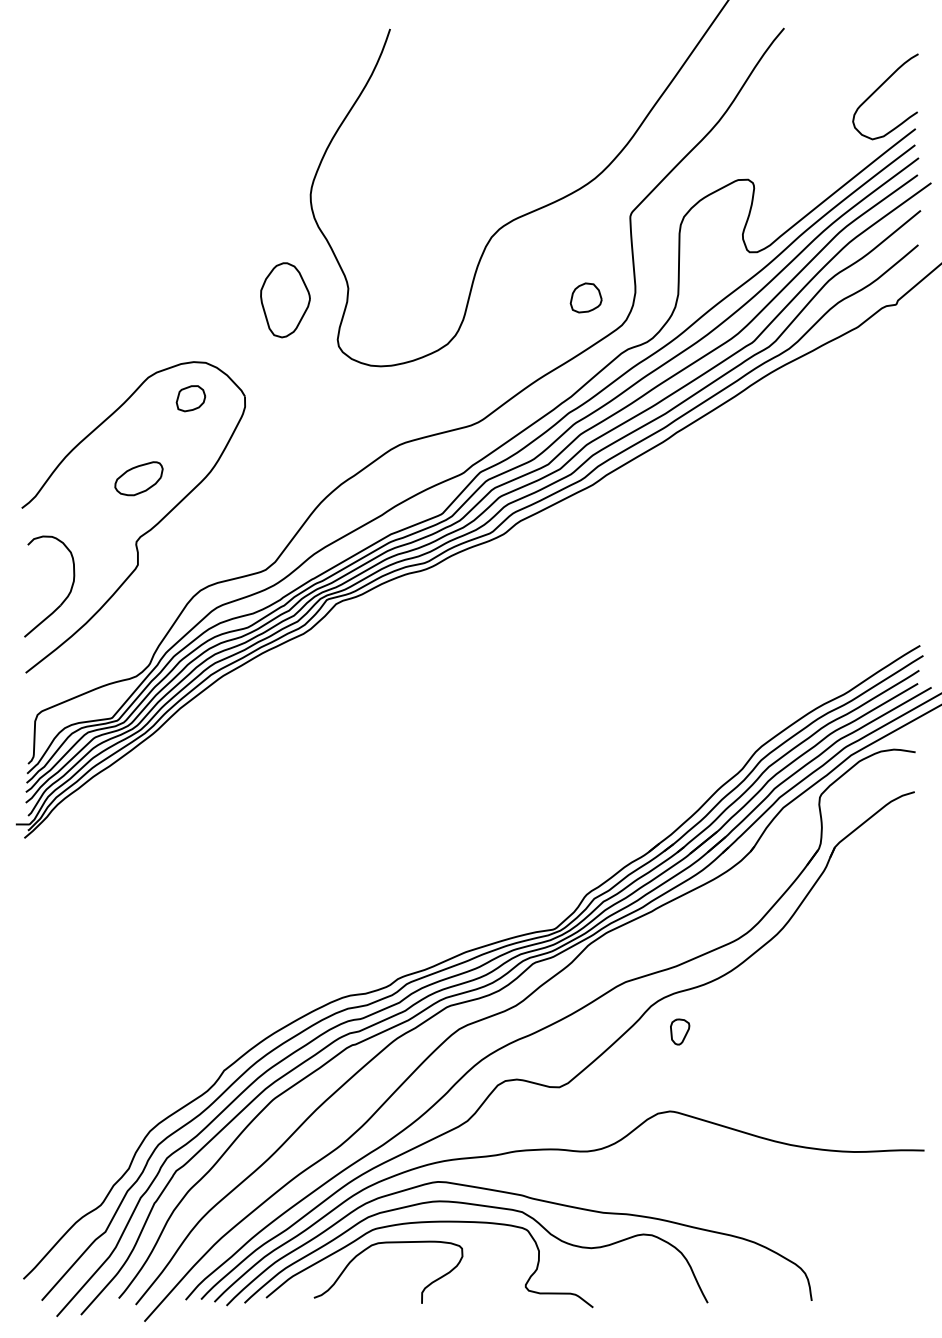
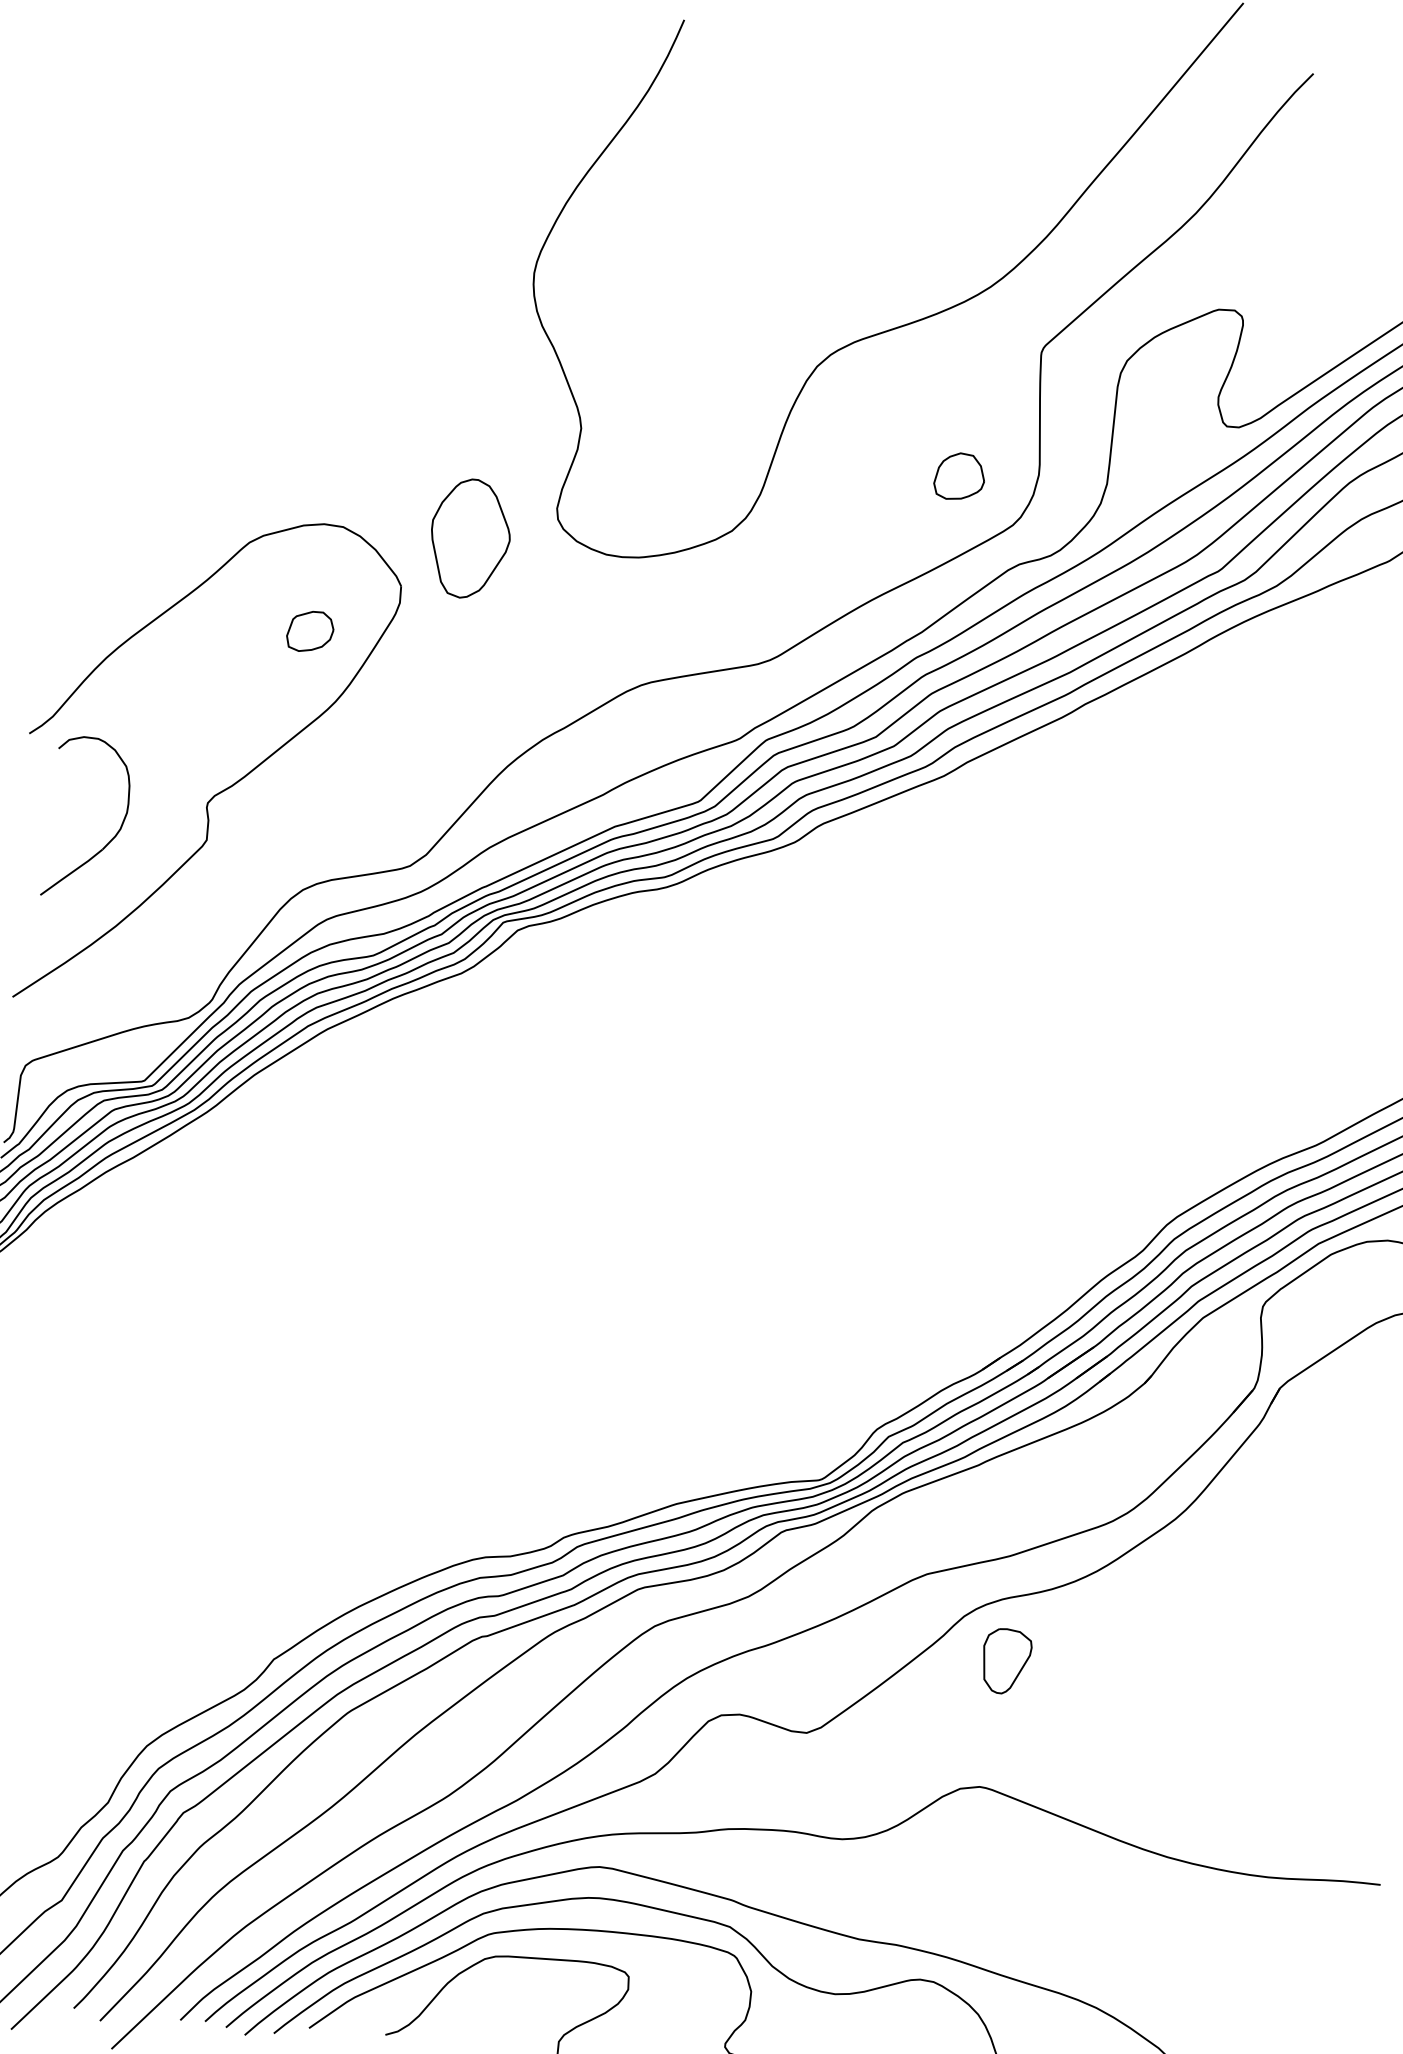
part: (285, 300) -> (470, 539), moved
part: (190, 398) -> (309, 631), moved
part: (138, 478) -> (219, 702), removed
part: (65, 597) -> (111, 837), moved
part: (680, 1031) -> (1007, 1660), size x1.6

